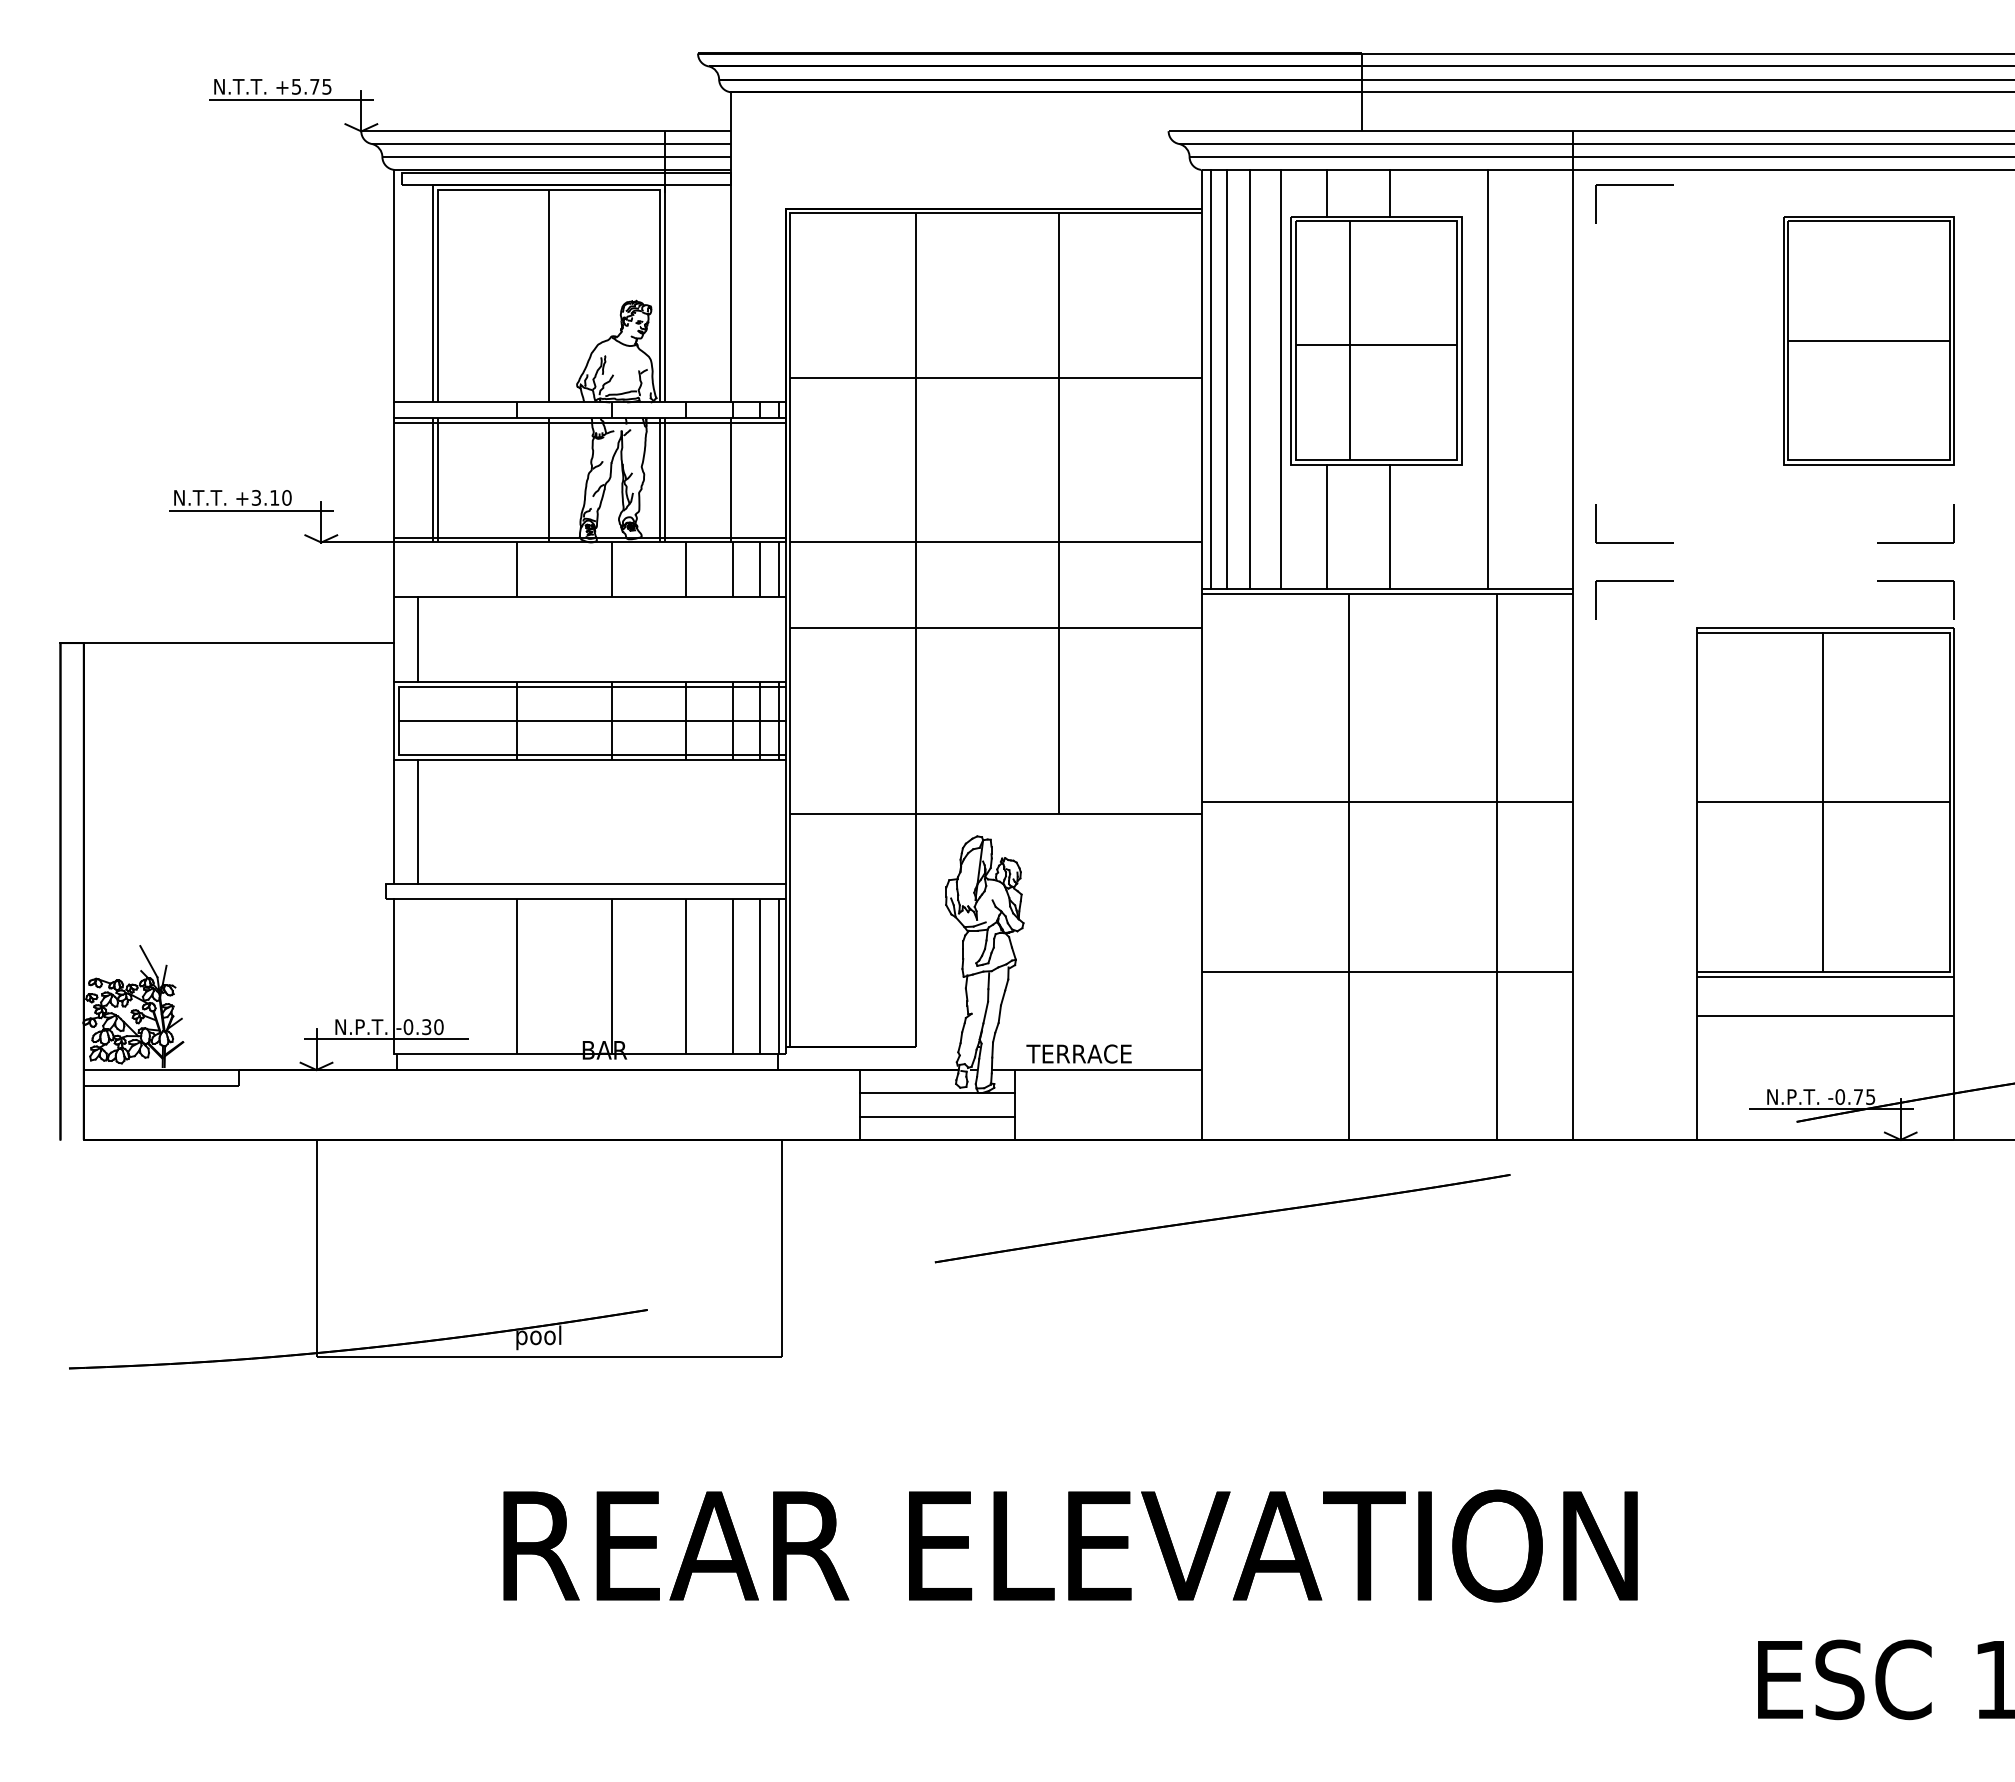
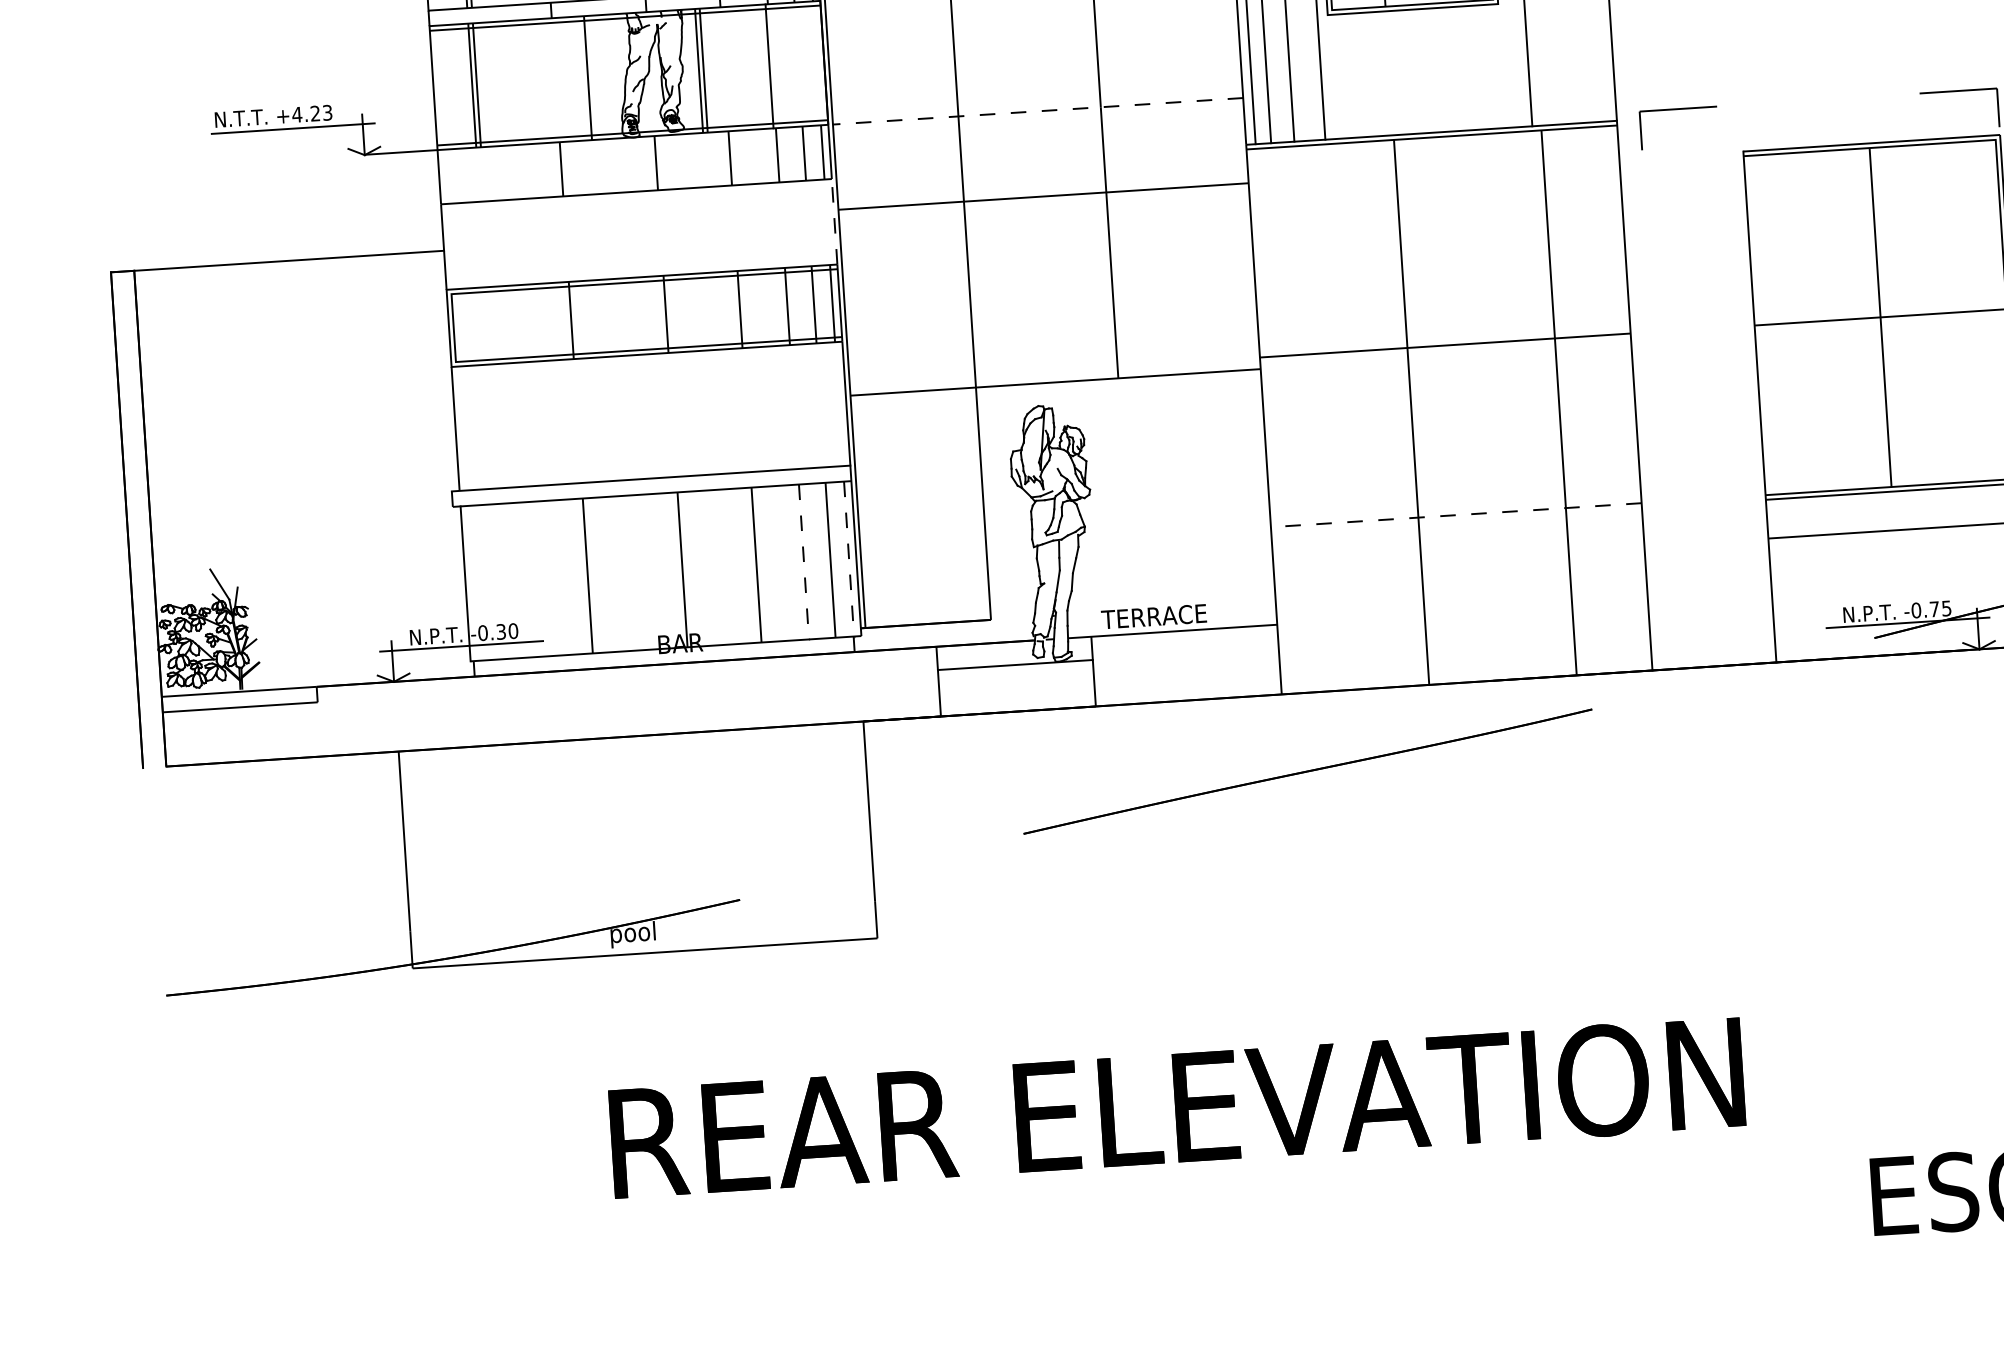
text: (271, 497) -> (312, 113), +3.10 -> +4.23
line: (1327, 526) -> (1367, 74), removed
line: (1389, 526) -> (1429, 70), removed
line: (996, 542) -> (1038, 111), solid -> dashed
line: (1634, 542) -> (1675, 70), removed
line: (1915, 542) -> (1955, 52), removed
line: (417, 639) -> (467, 245), removed
line: (785, 639) -> (834, 221), solid -> dashed
line: (591, 720) -> (645, 315), removed
line: (417, 821) -> (478, 427), removed
line: (1387, 972) -> (1456, 515), solid -> dashed
line: (733, 976) -> (804, 561), solid -> dashed
line: (778, 976) -> (849, 558), solid -> dashed
line: (937, 1116) -> (1016, 688), removed

